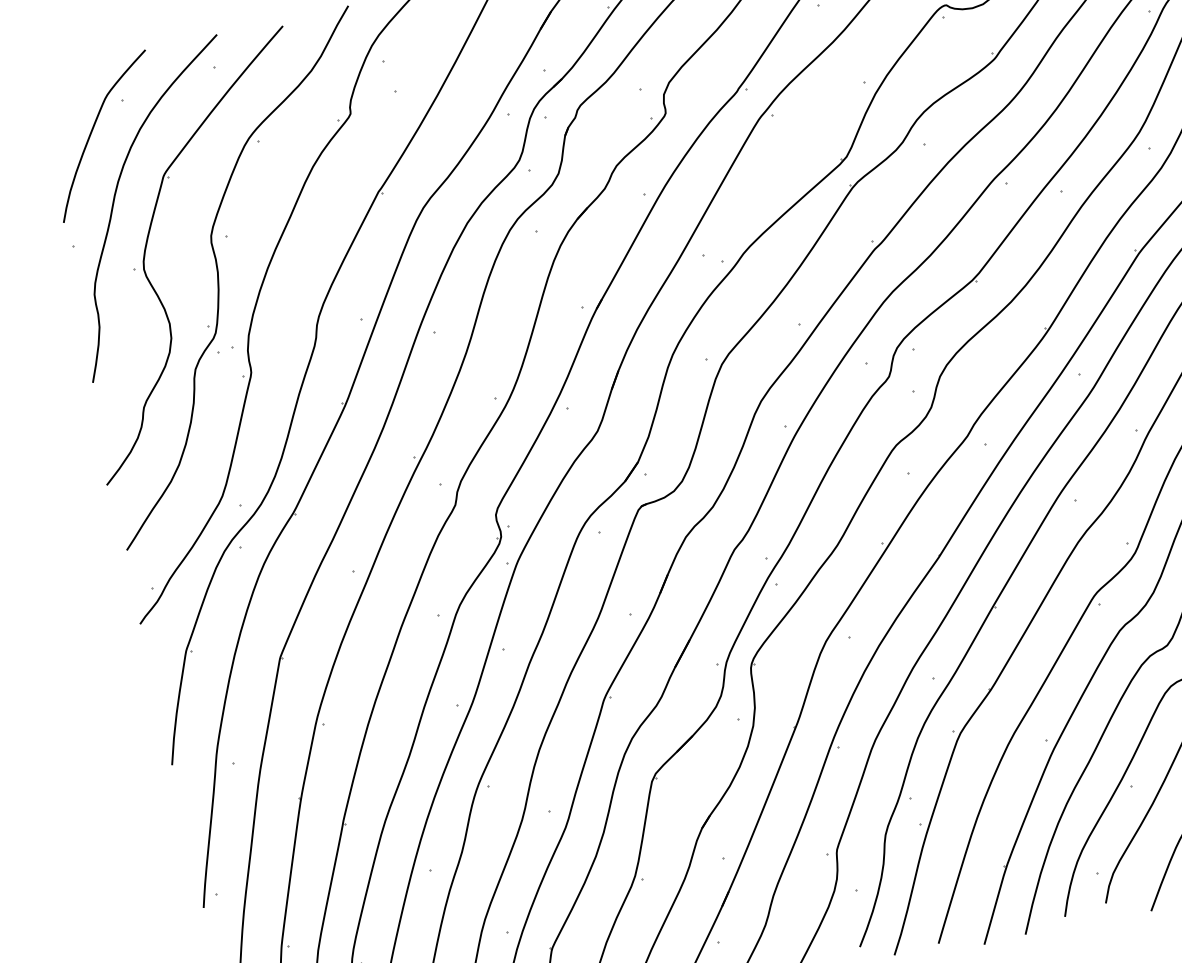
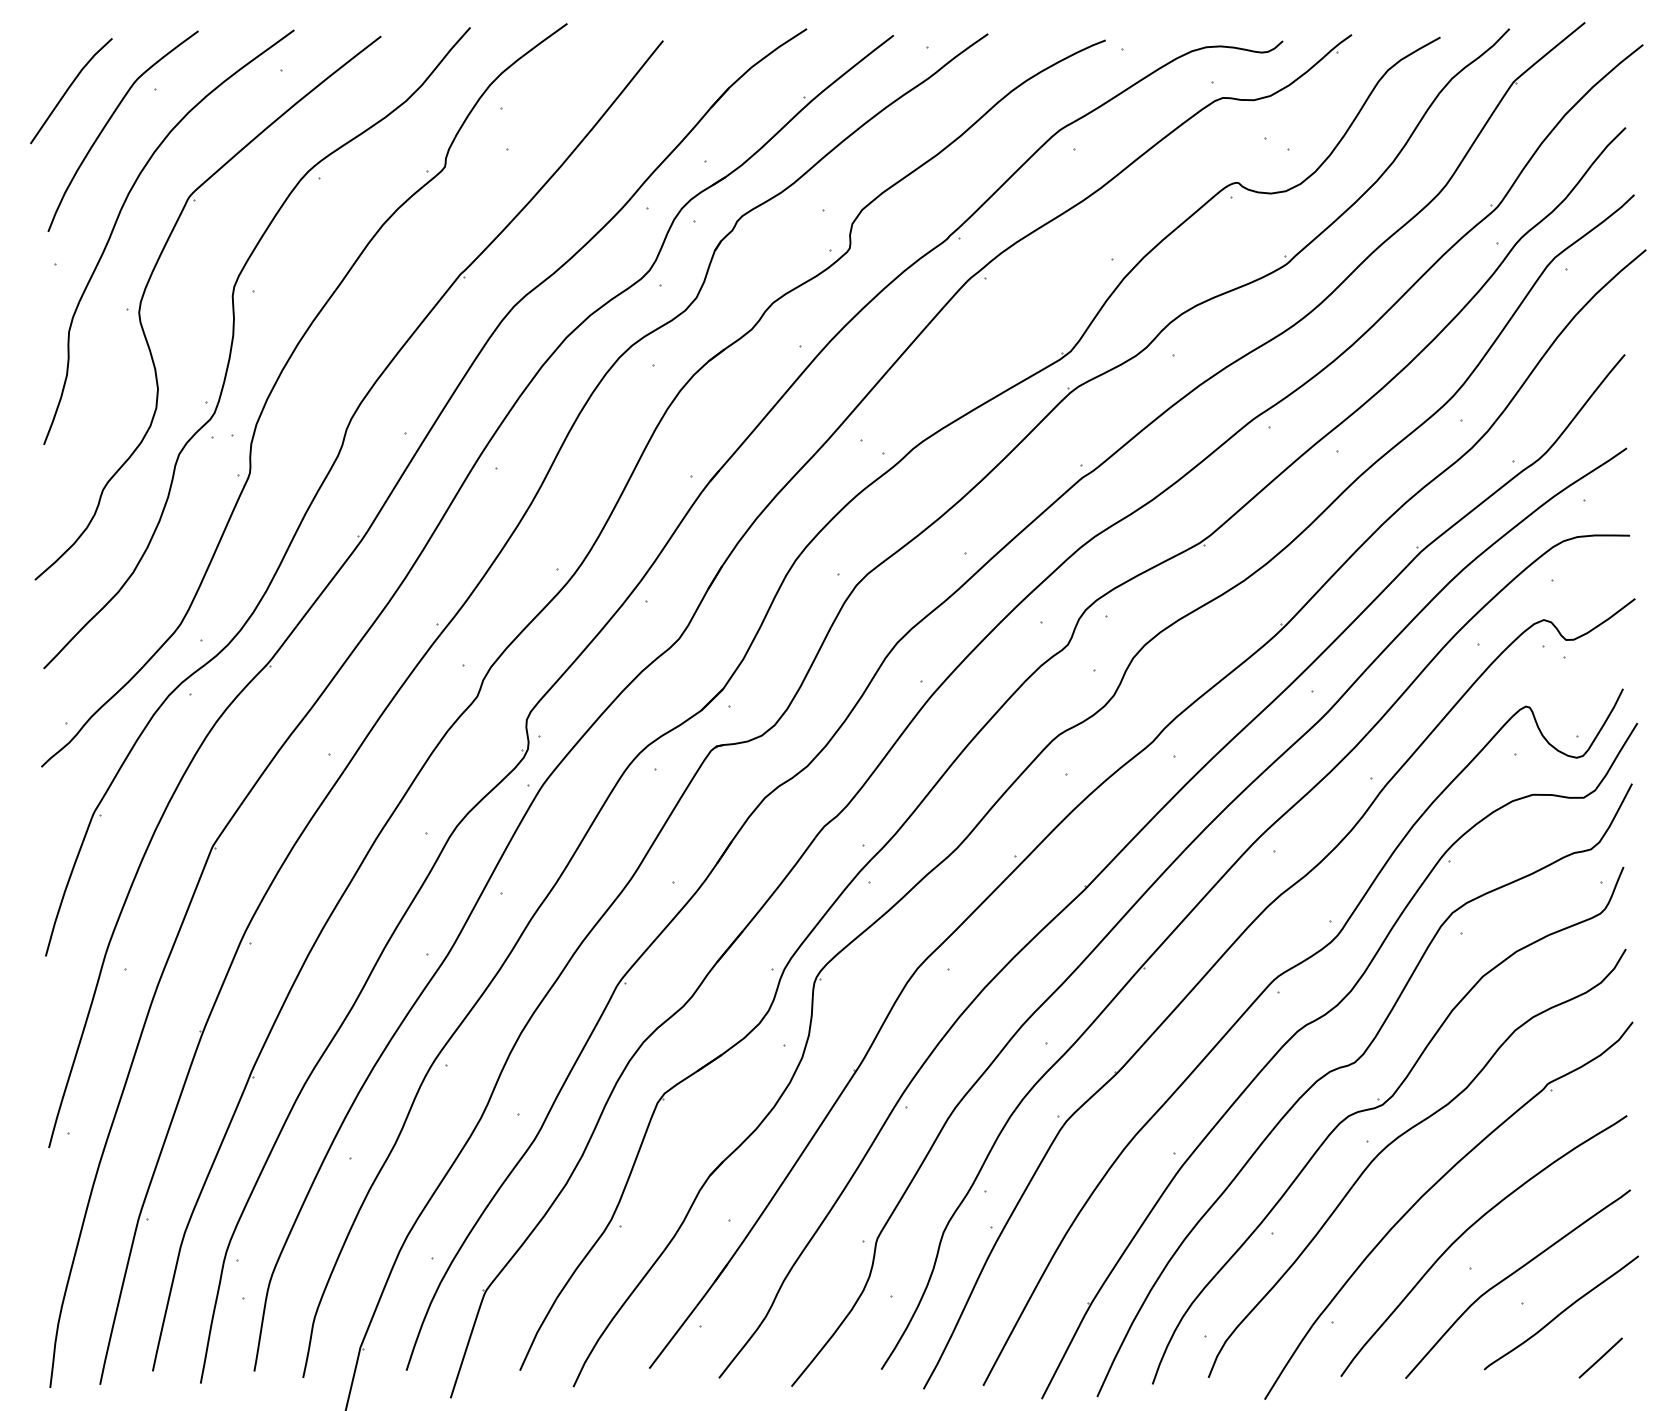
curve: (57, 114) -> (68, 90), added

